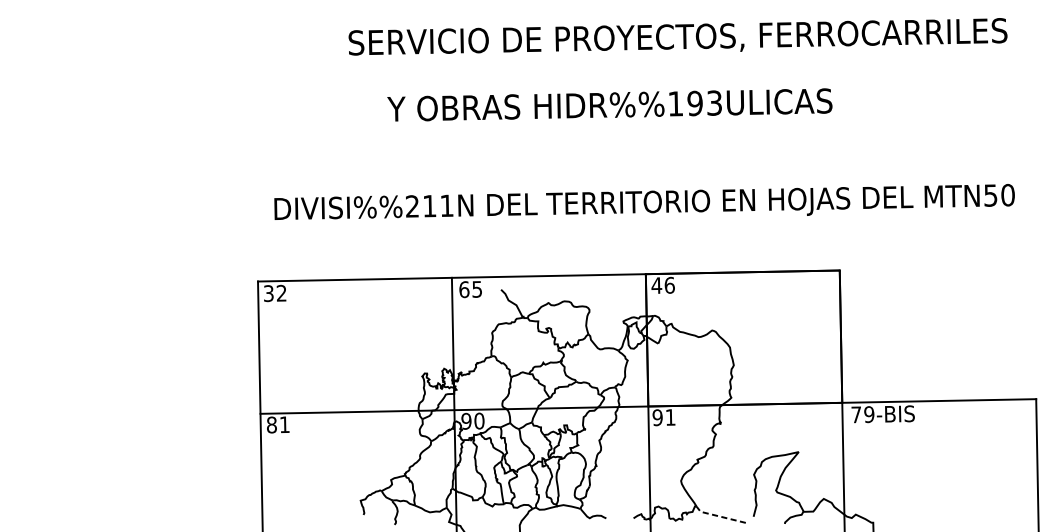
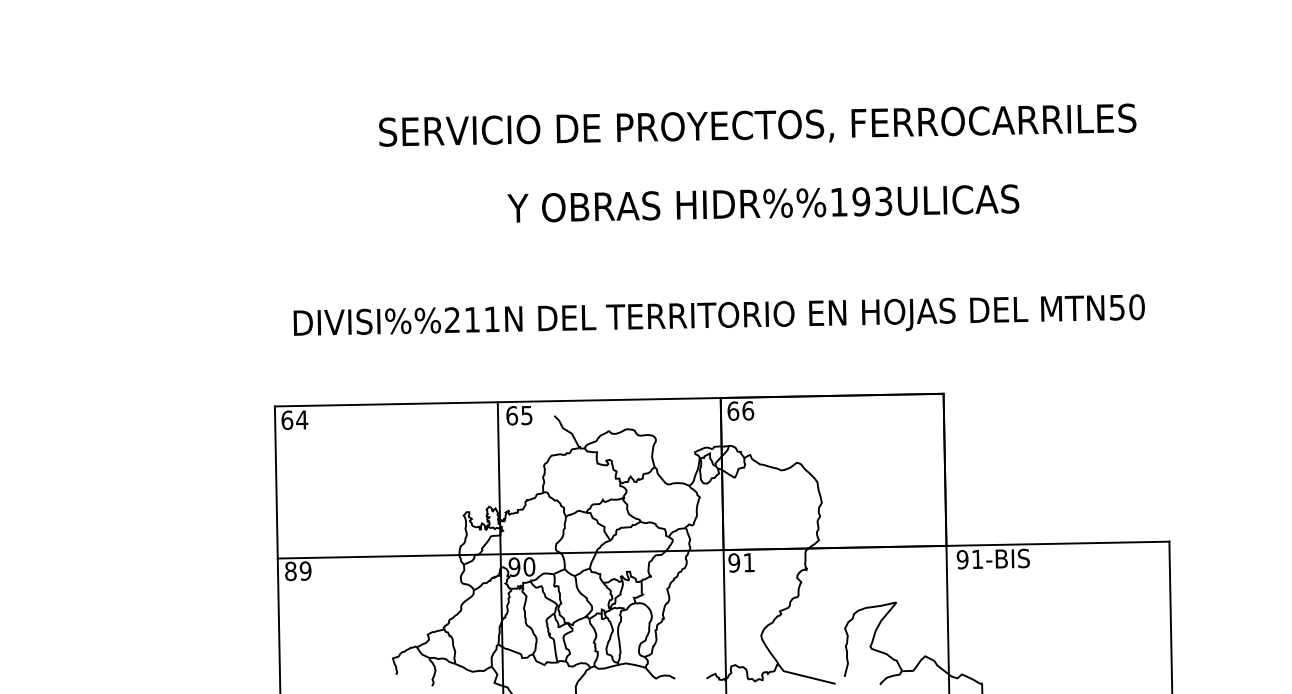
text: (610, 104) -> (763, 203), moved
text: (656, 285) -> (733, 410), 46 -> 66
text: (275, 293) -> (294, 420), 32 -> 64
text: (862, 414) -> (969, 559), 79-BIS -> 91-BIS
text: (284, 424) -> (305, 570), 81 -> 89
line: (718, 516) -> (804, 676), dashed -> solid

